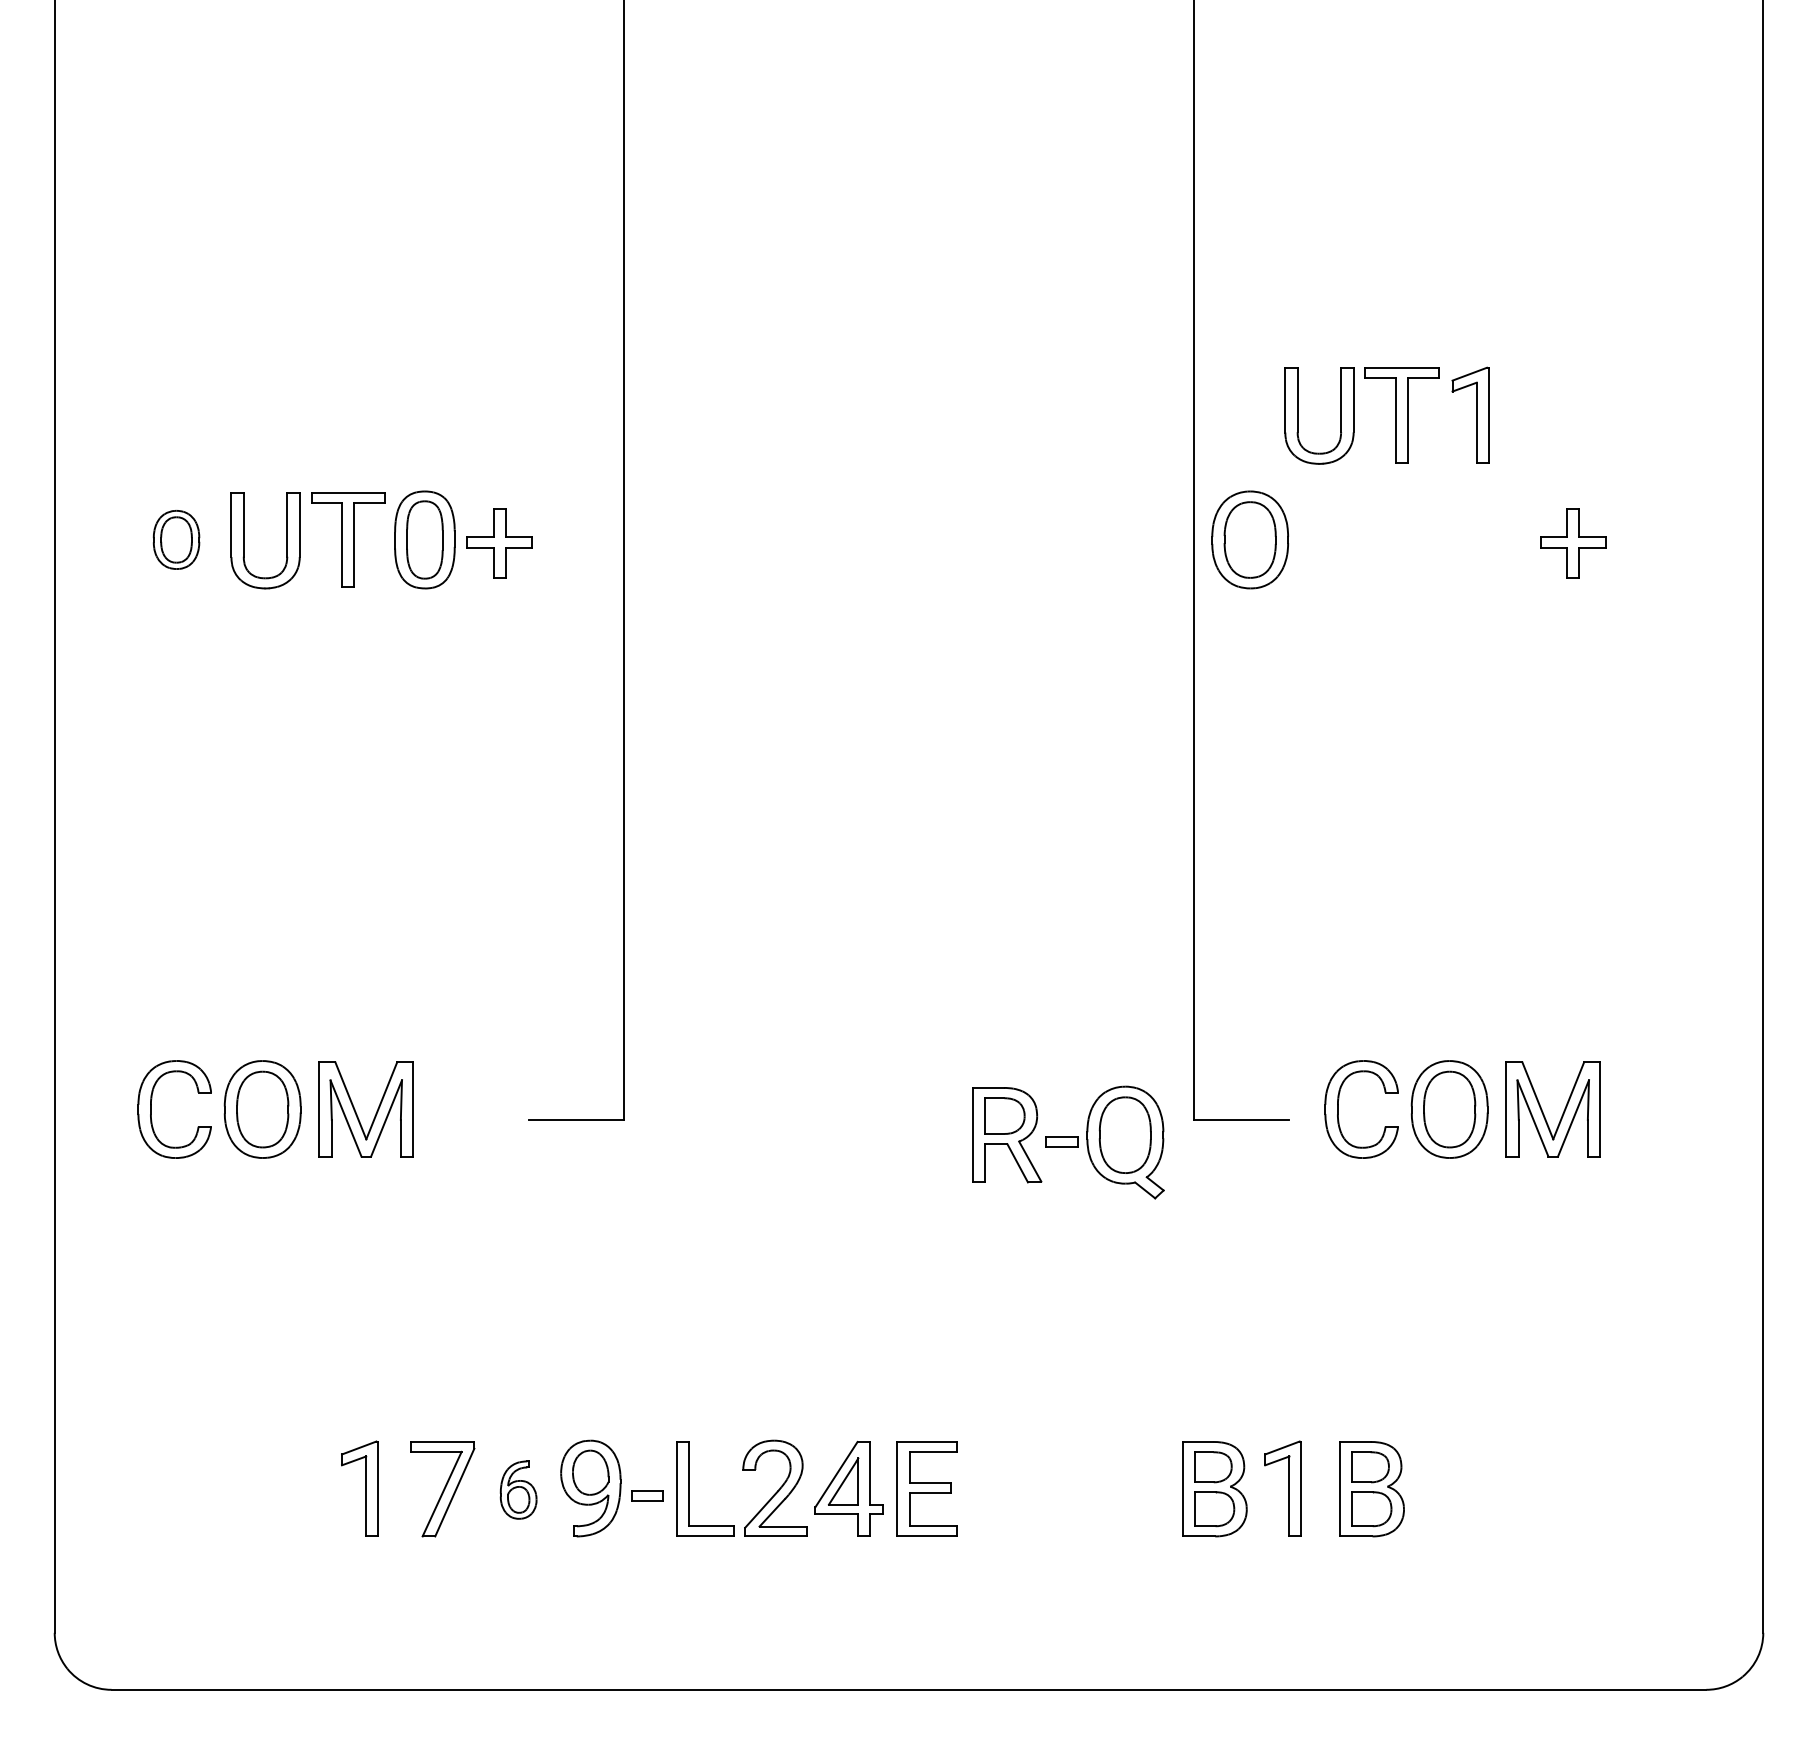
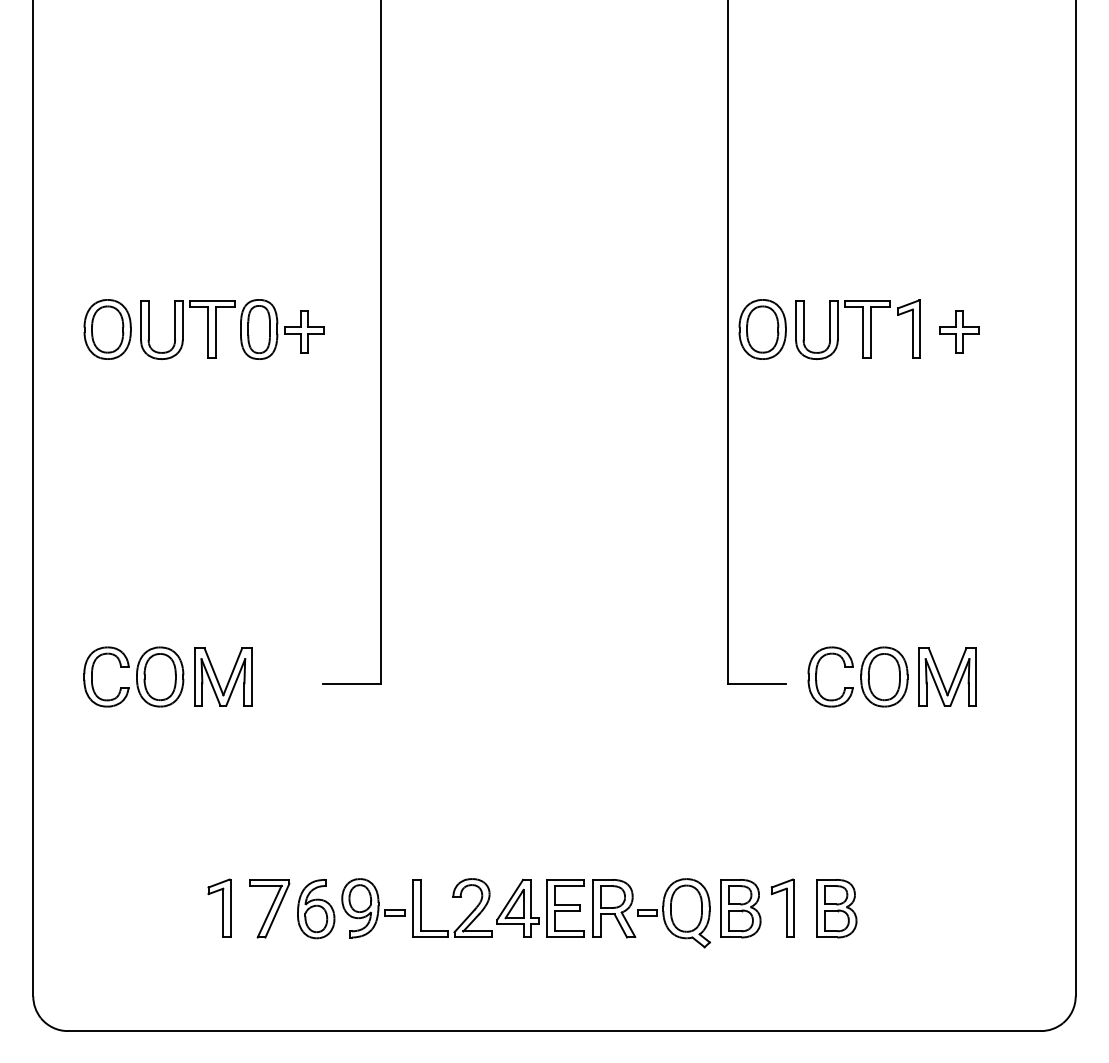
part: (1385, 415) -> (857, 329), moved
part: (176, 539) -> (107, 329), size x1.67
part: (1067, 1143) -> (651, 913), moved
part: (518, 1490) -> (316, 909), size x1.67

